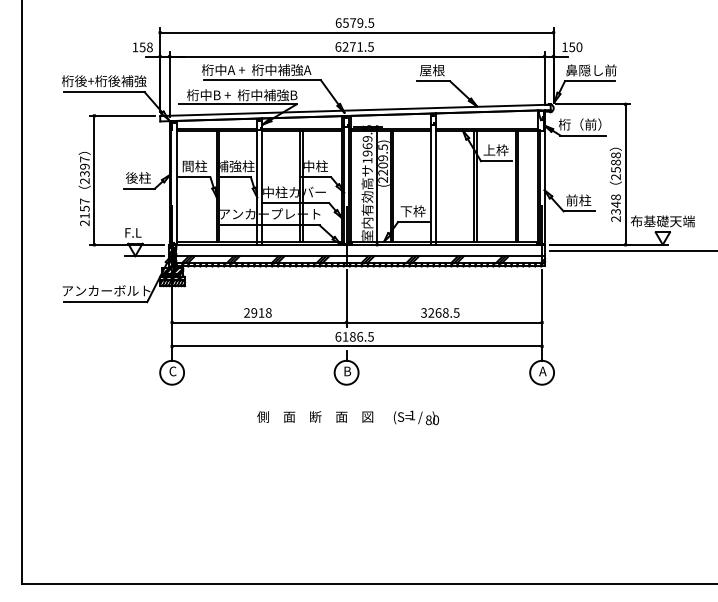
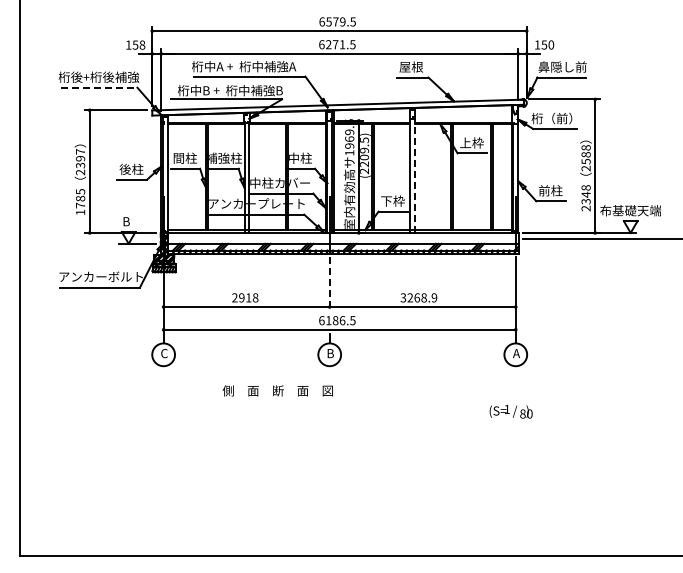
line: (104, 91) -> (99, 87), solid -> dashed
line: (435, 184) -> (414, 175), solid -> dashed
text: (84, 212) -> (80, 202), 2157 -> 1785
text: (133, 232) -> (126, 221), F.L -> B
line: (346, 298) -> (329, 284), solid -> dashed
text: (456, 312) -> (434, 297), 3268.5 -> 3268.9
text: (314, 416) -> (277, 390), moved
text: (415, 417) -> (510, 411), moved

